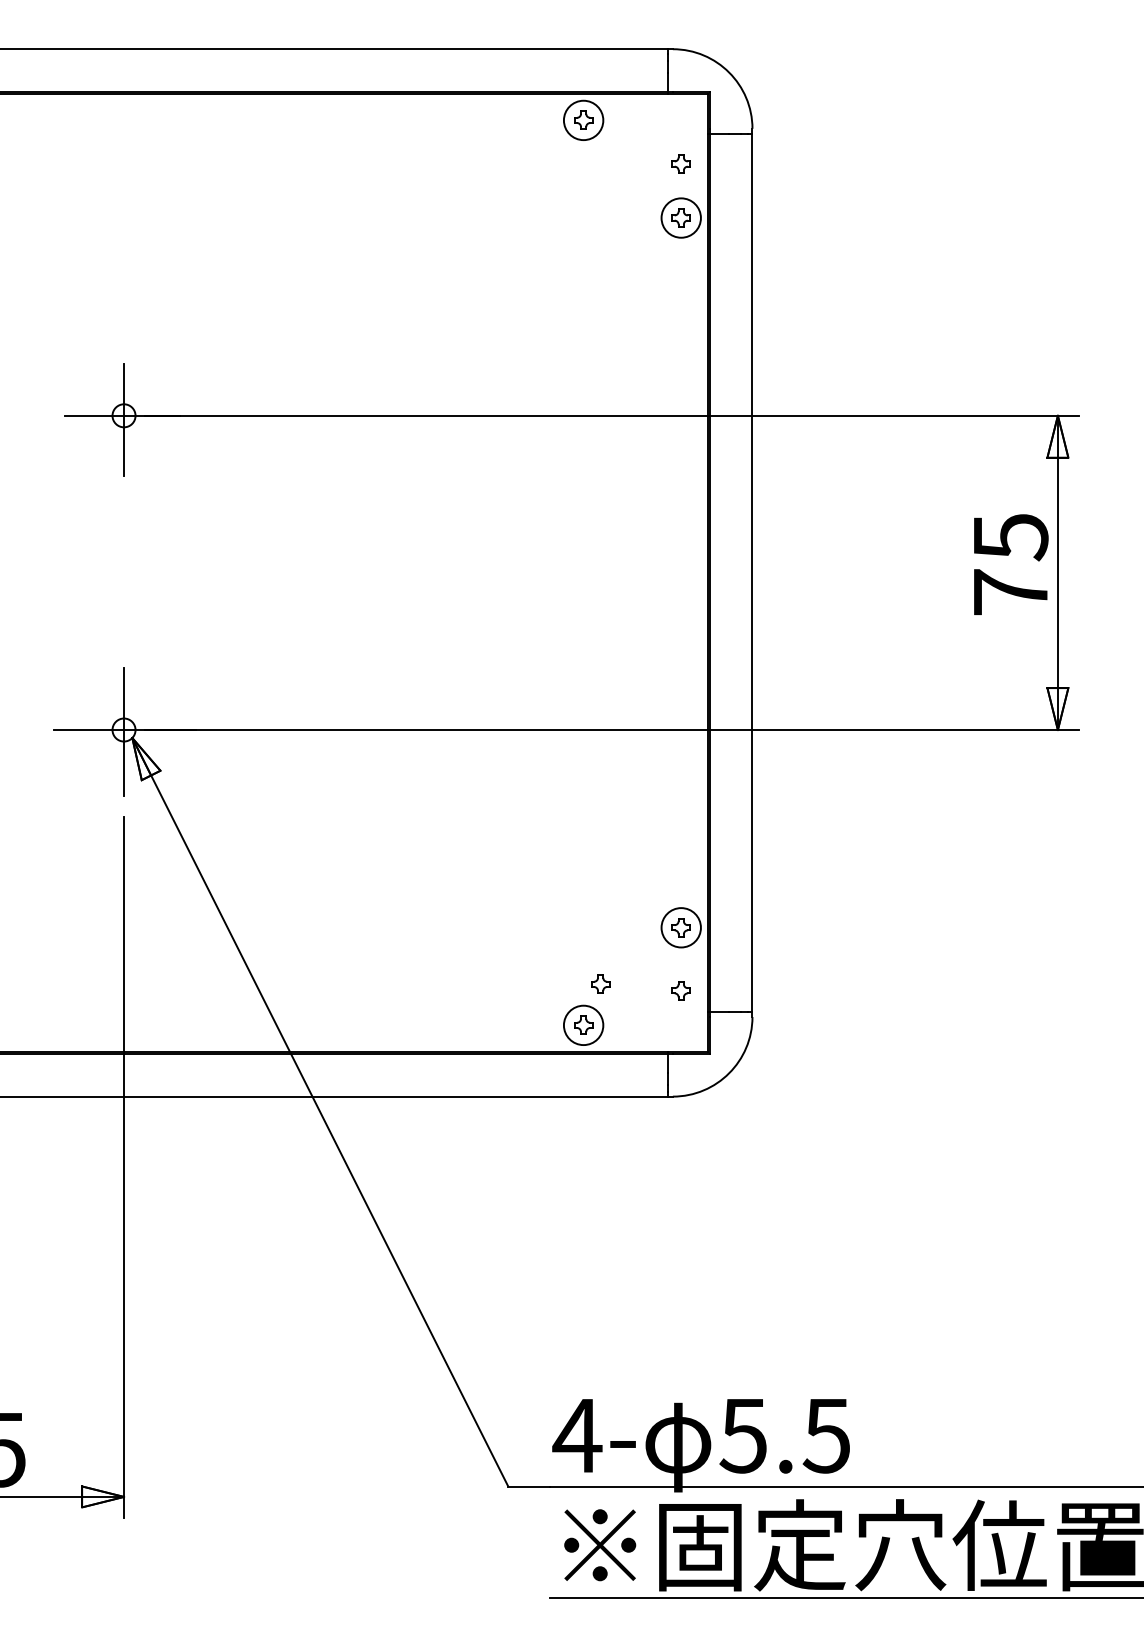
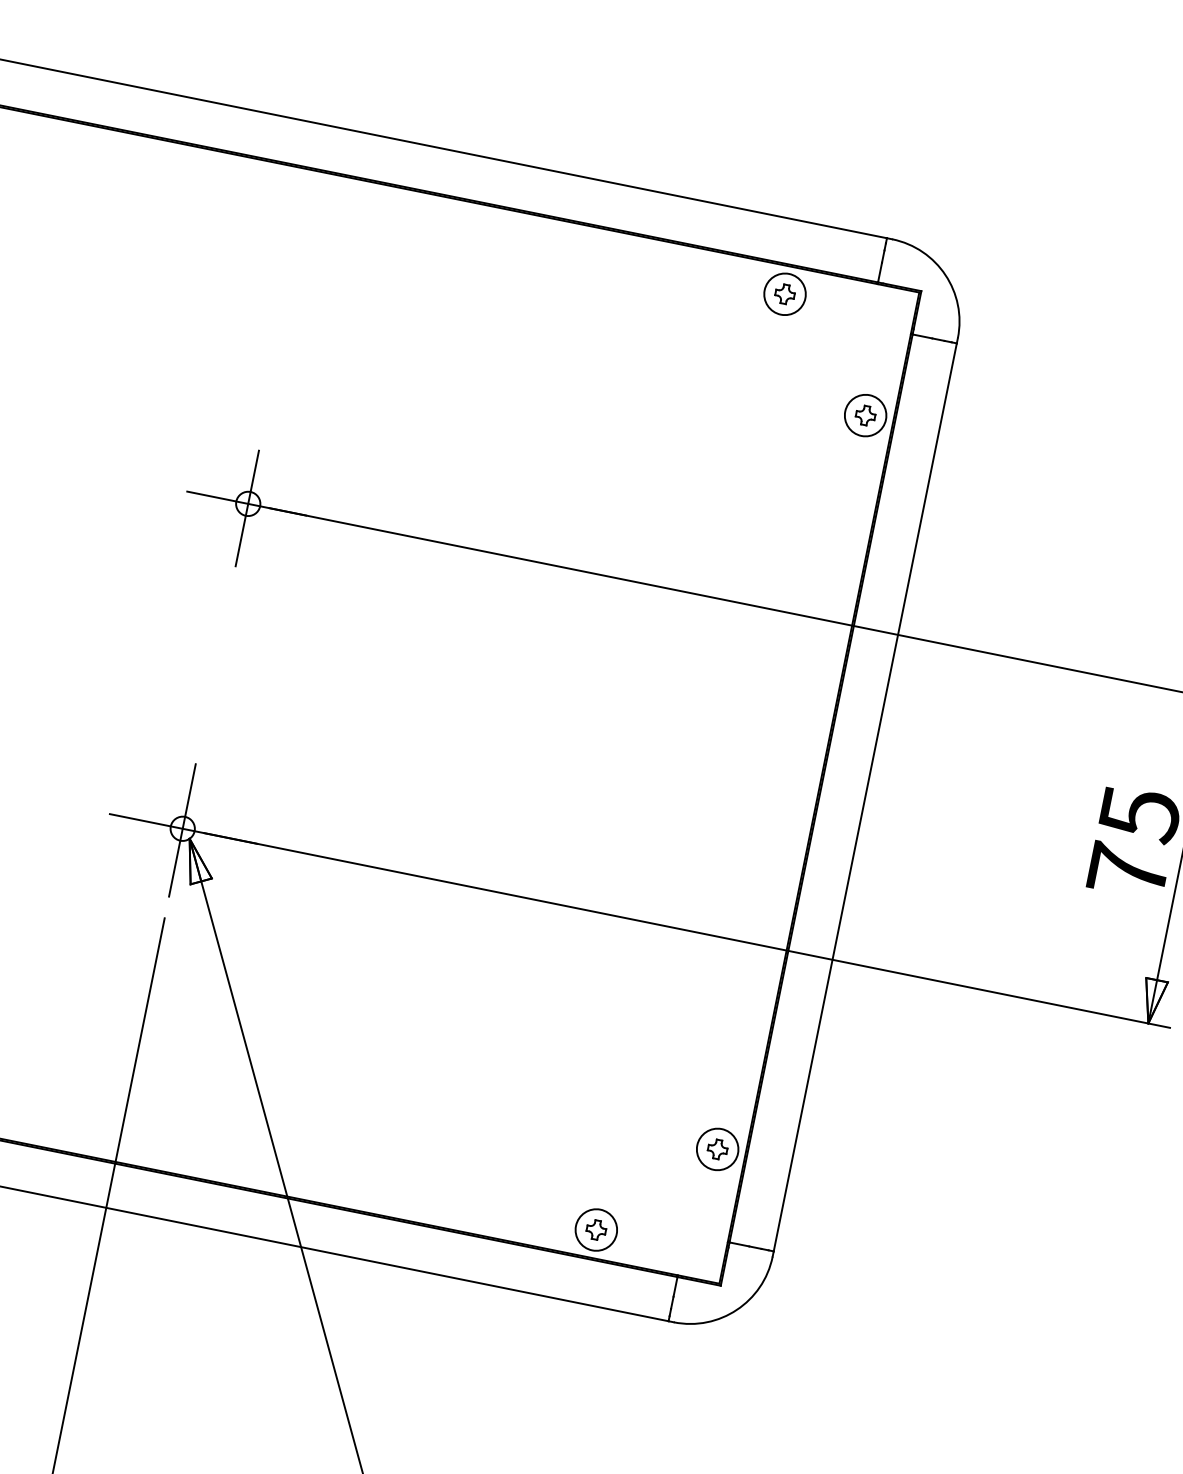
part: (680, 163) -> (876, 359), removed
part: (600, 983) -> (622, 1190), removed
part: (680, 990) -> (703, 1214), removed

